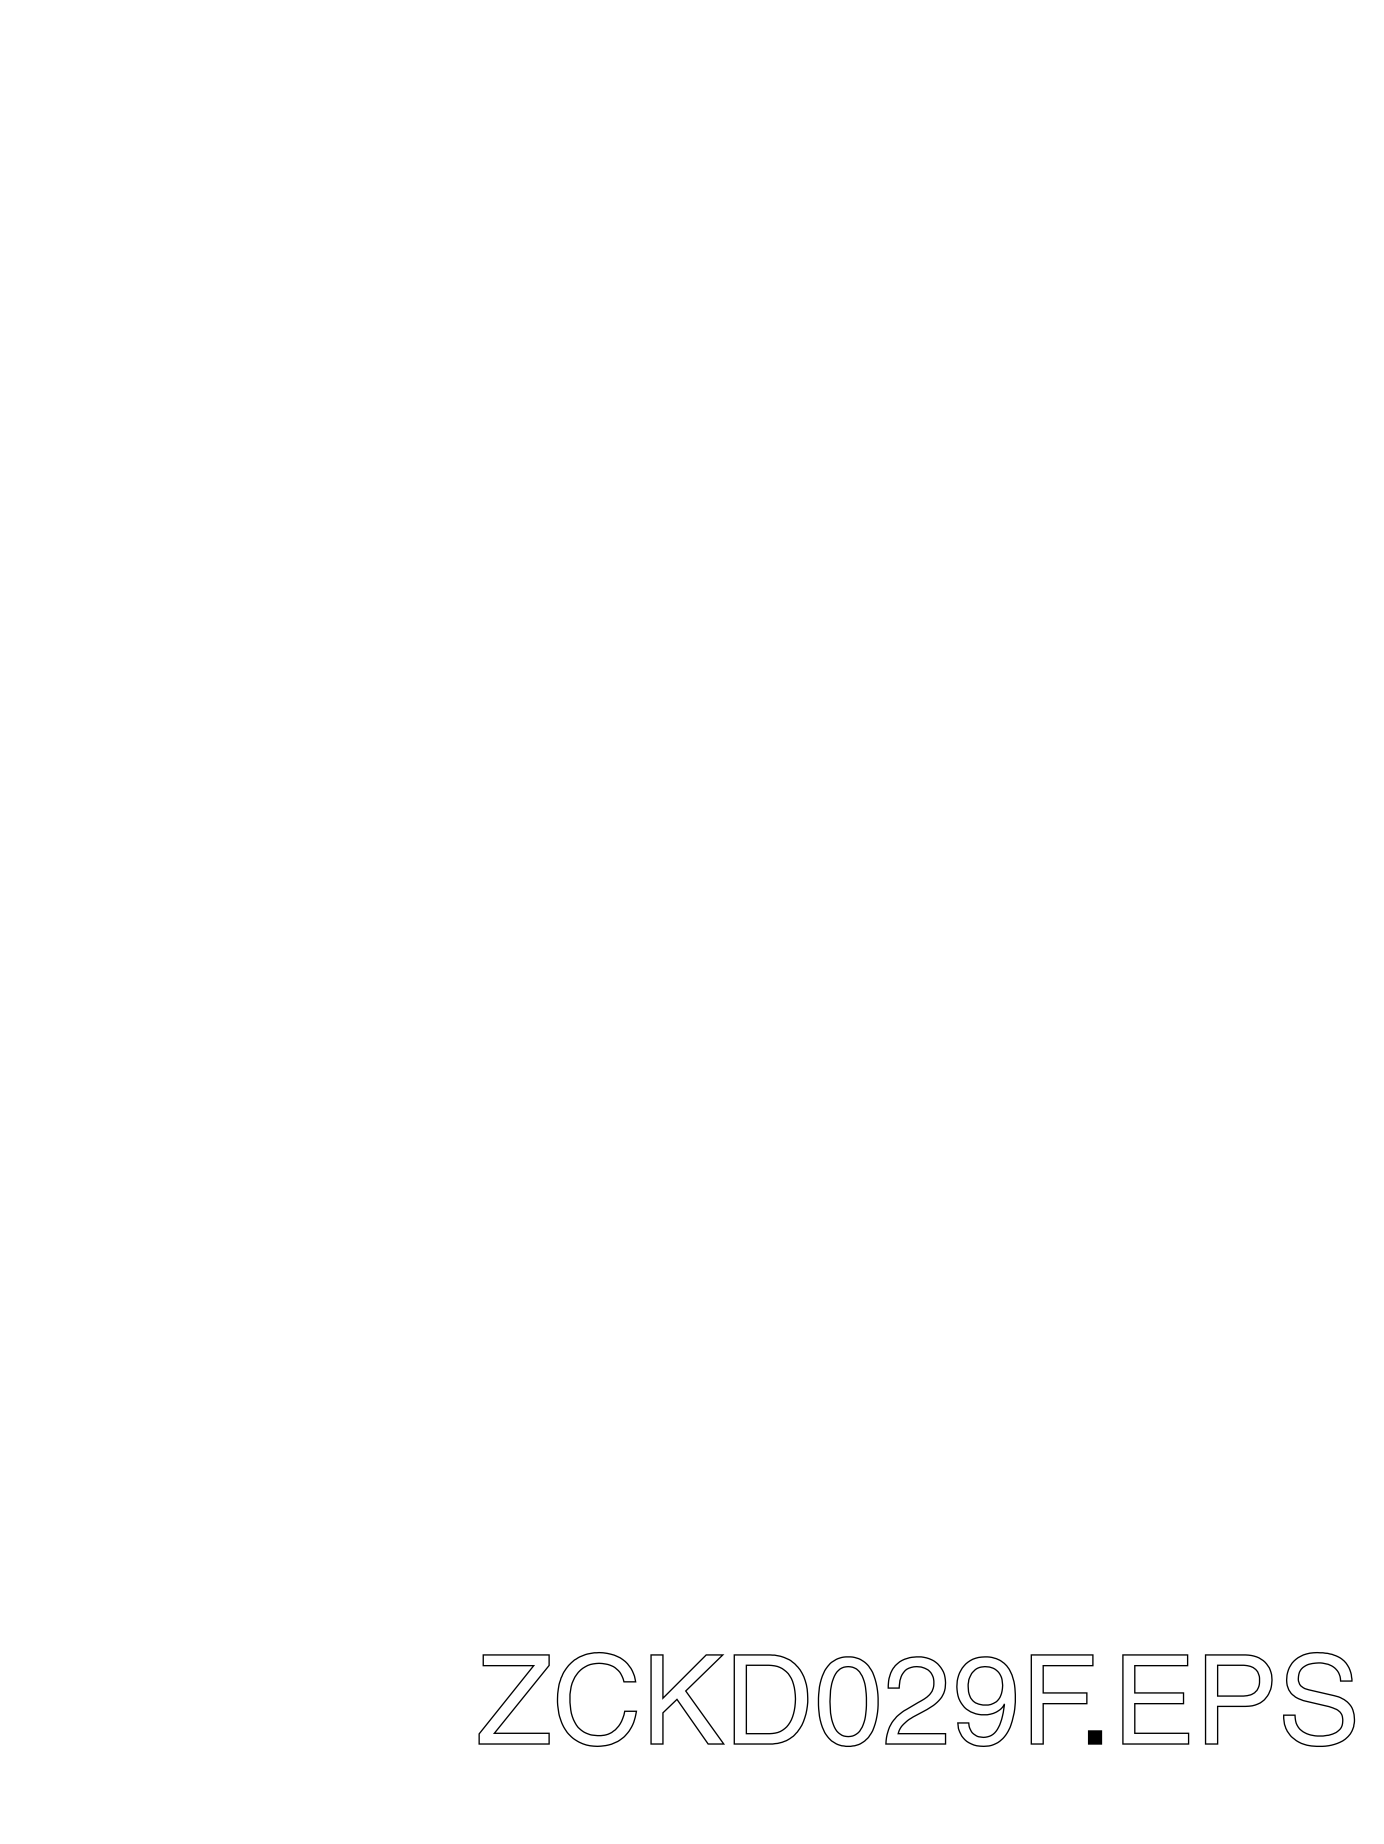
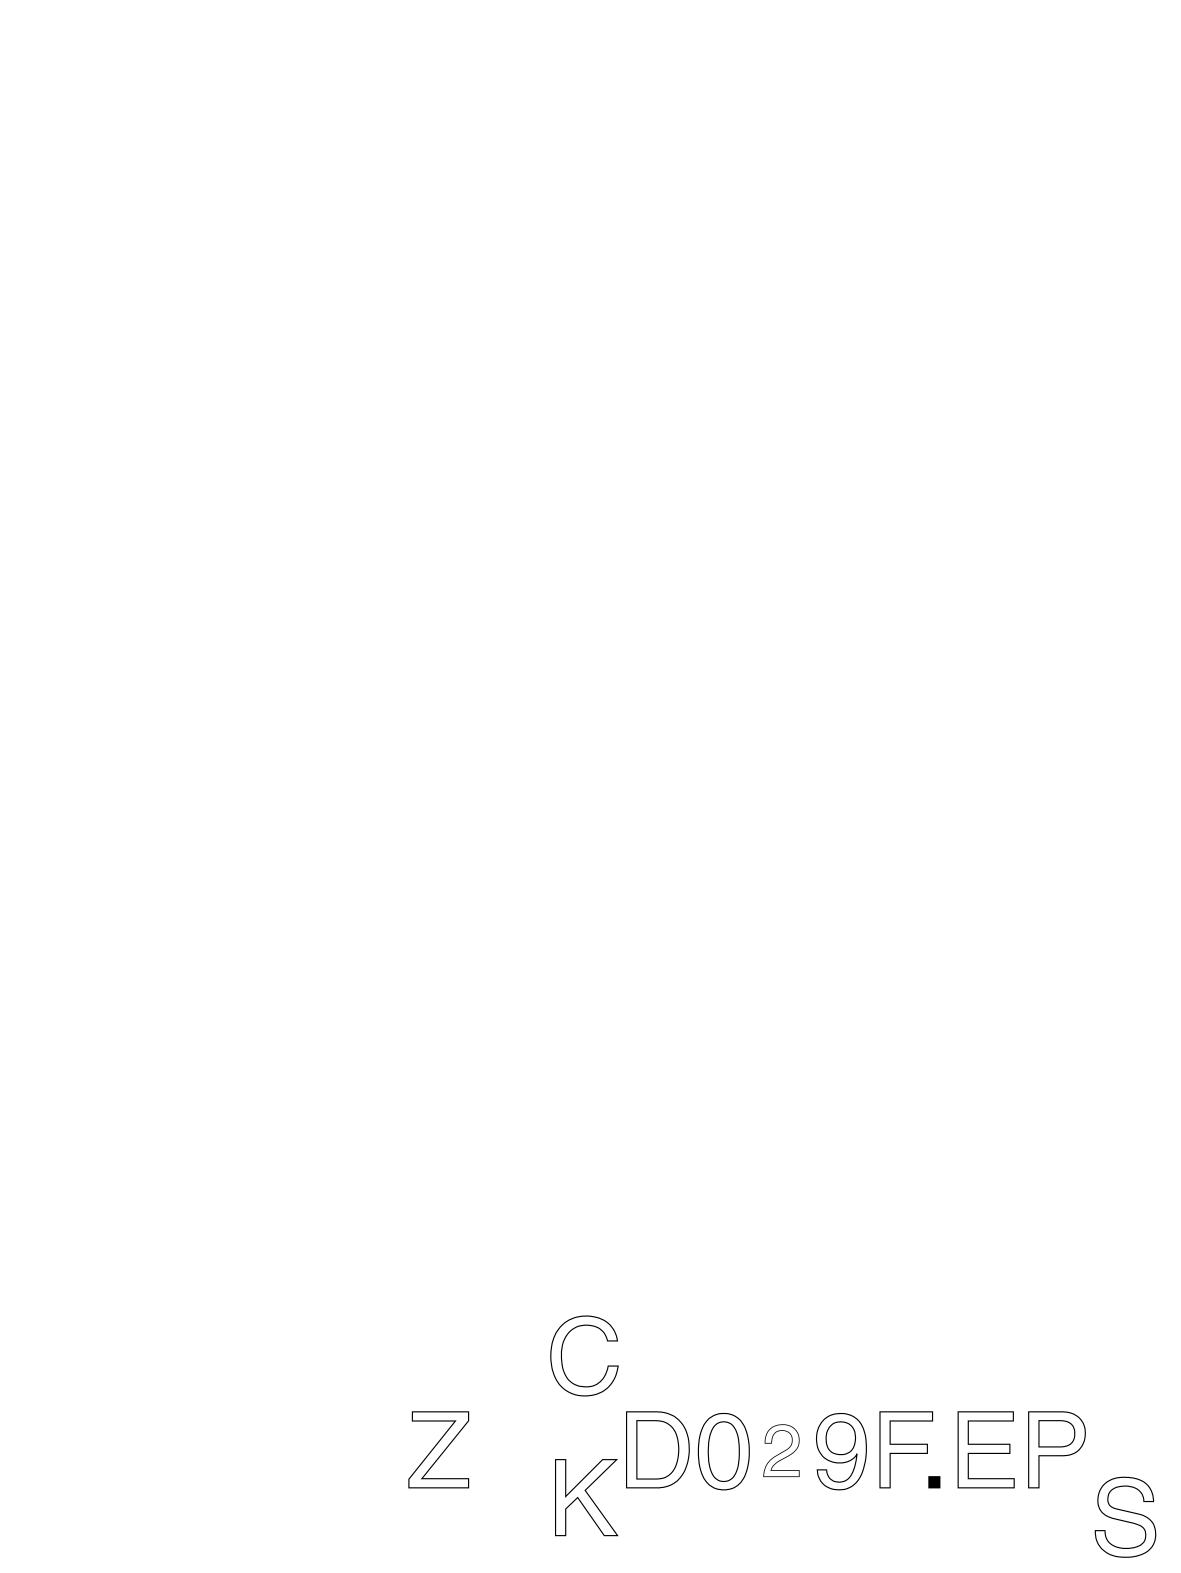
part: (570, 1699) -> (561, 1356), moved
part: (687, 1699) -> (586, 1497), moved
part: (1319, 1699) -> (1125, 1517), moved
part: (915, 1700) -> (781, 1450), size x0.7

